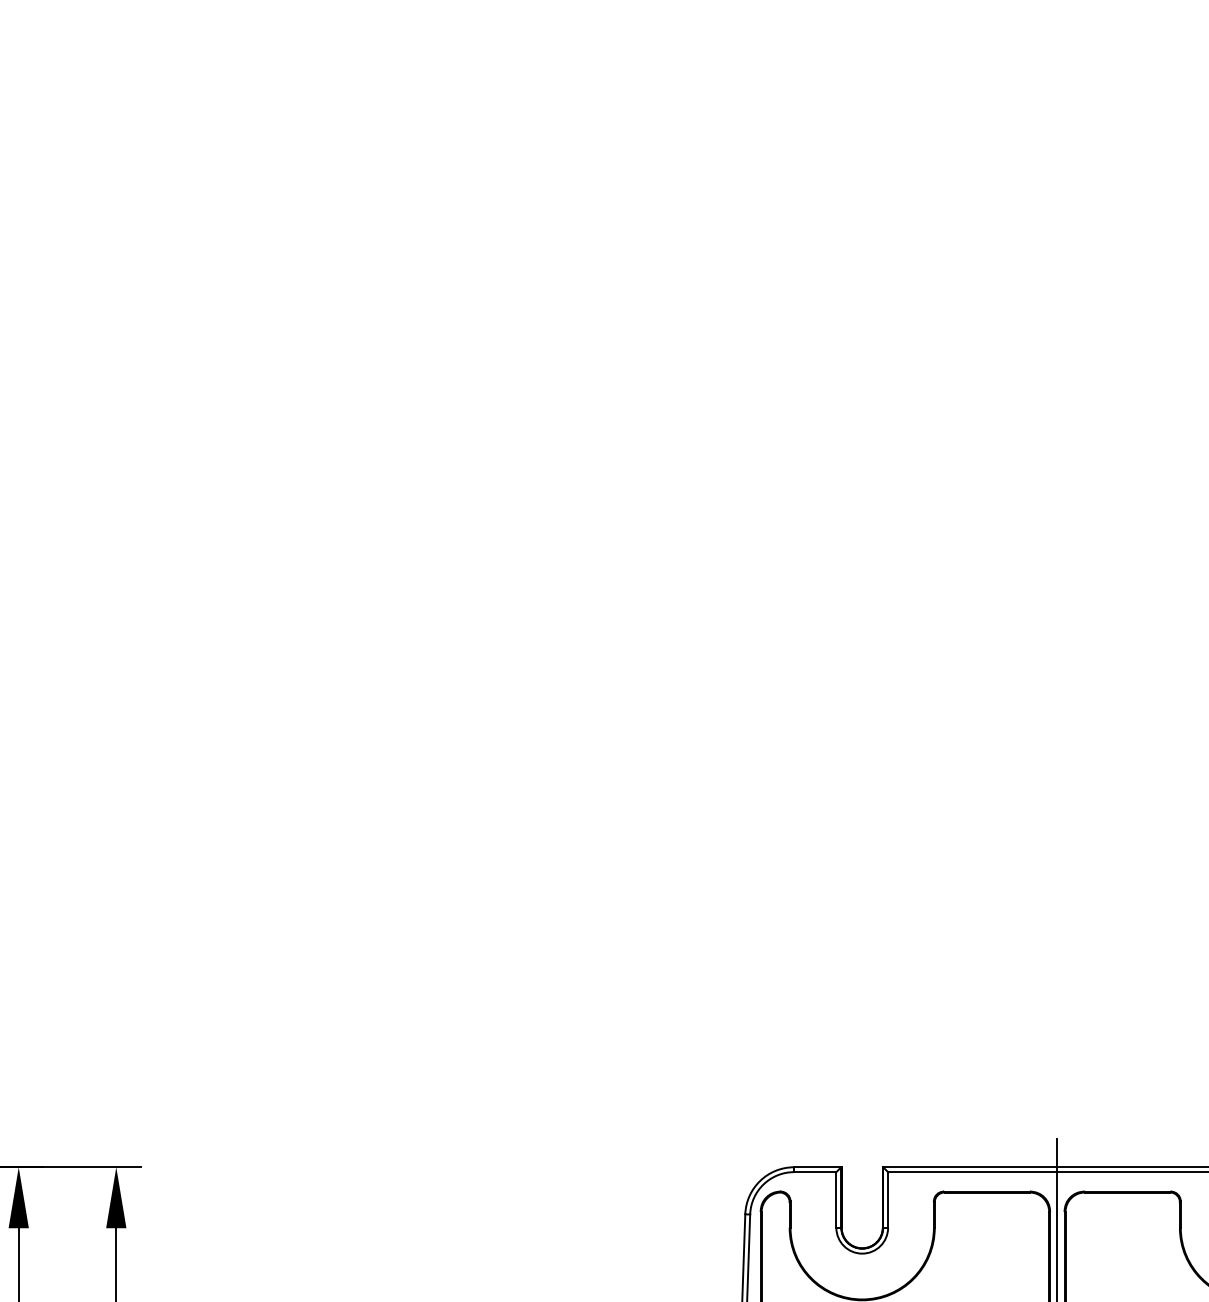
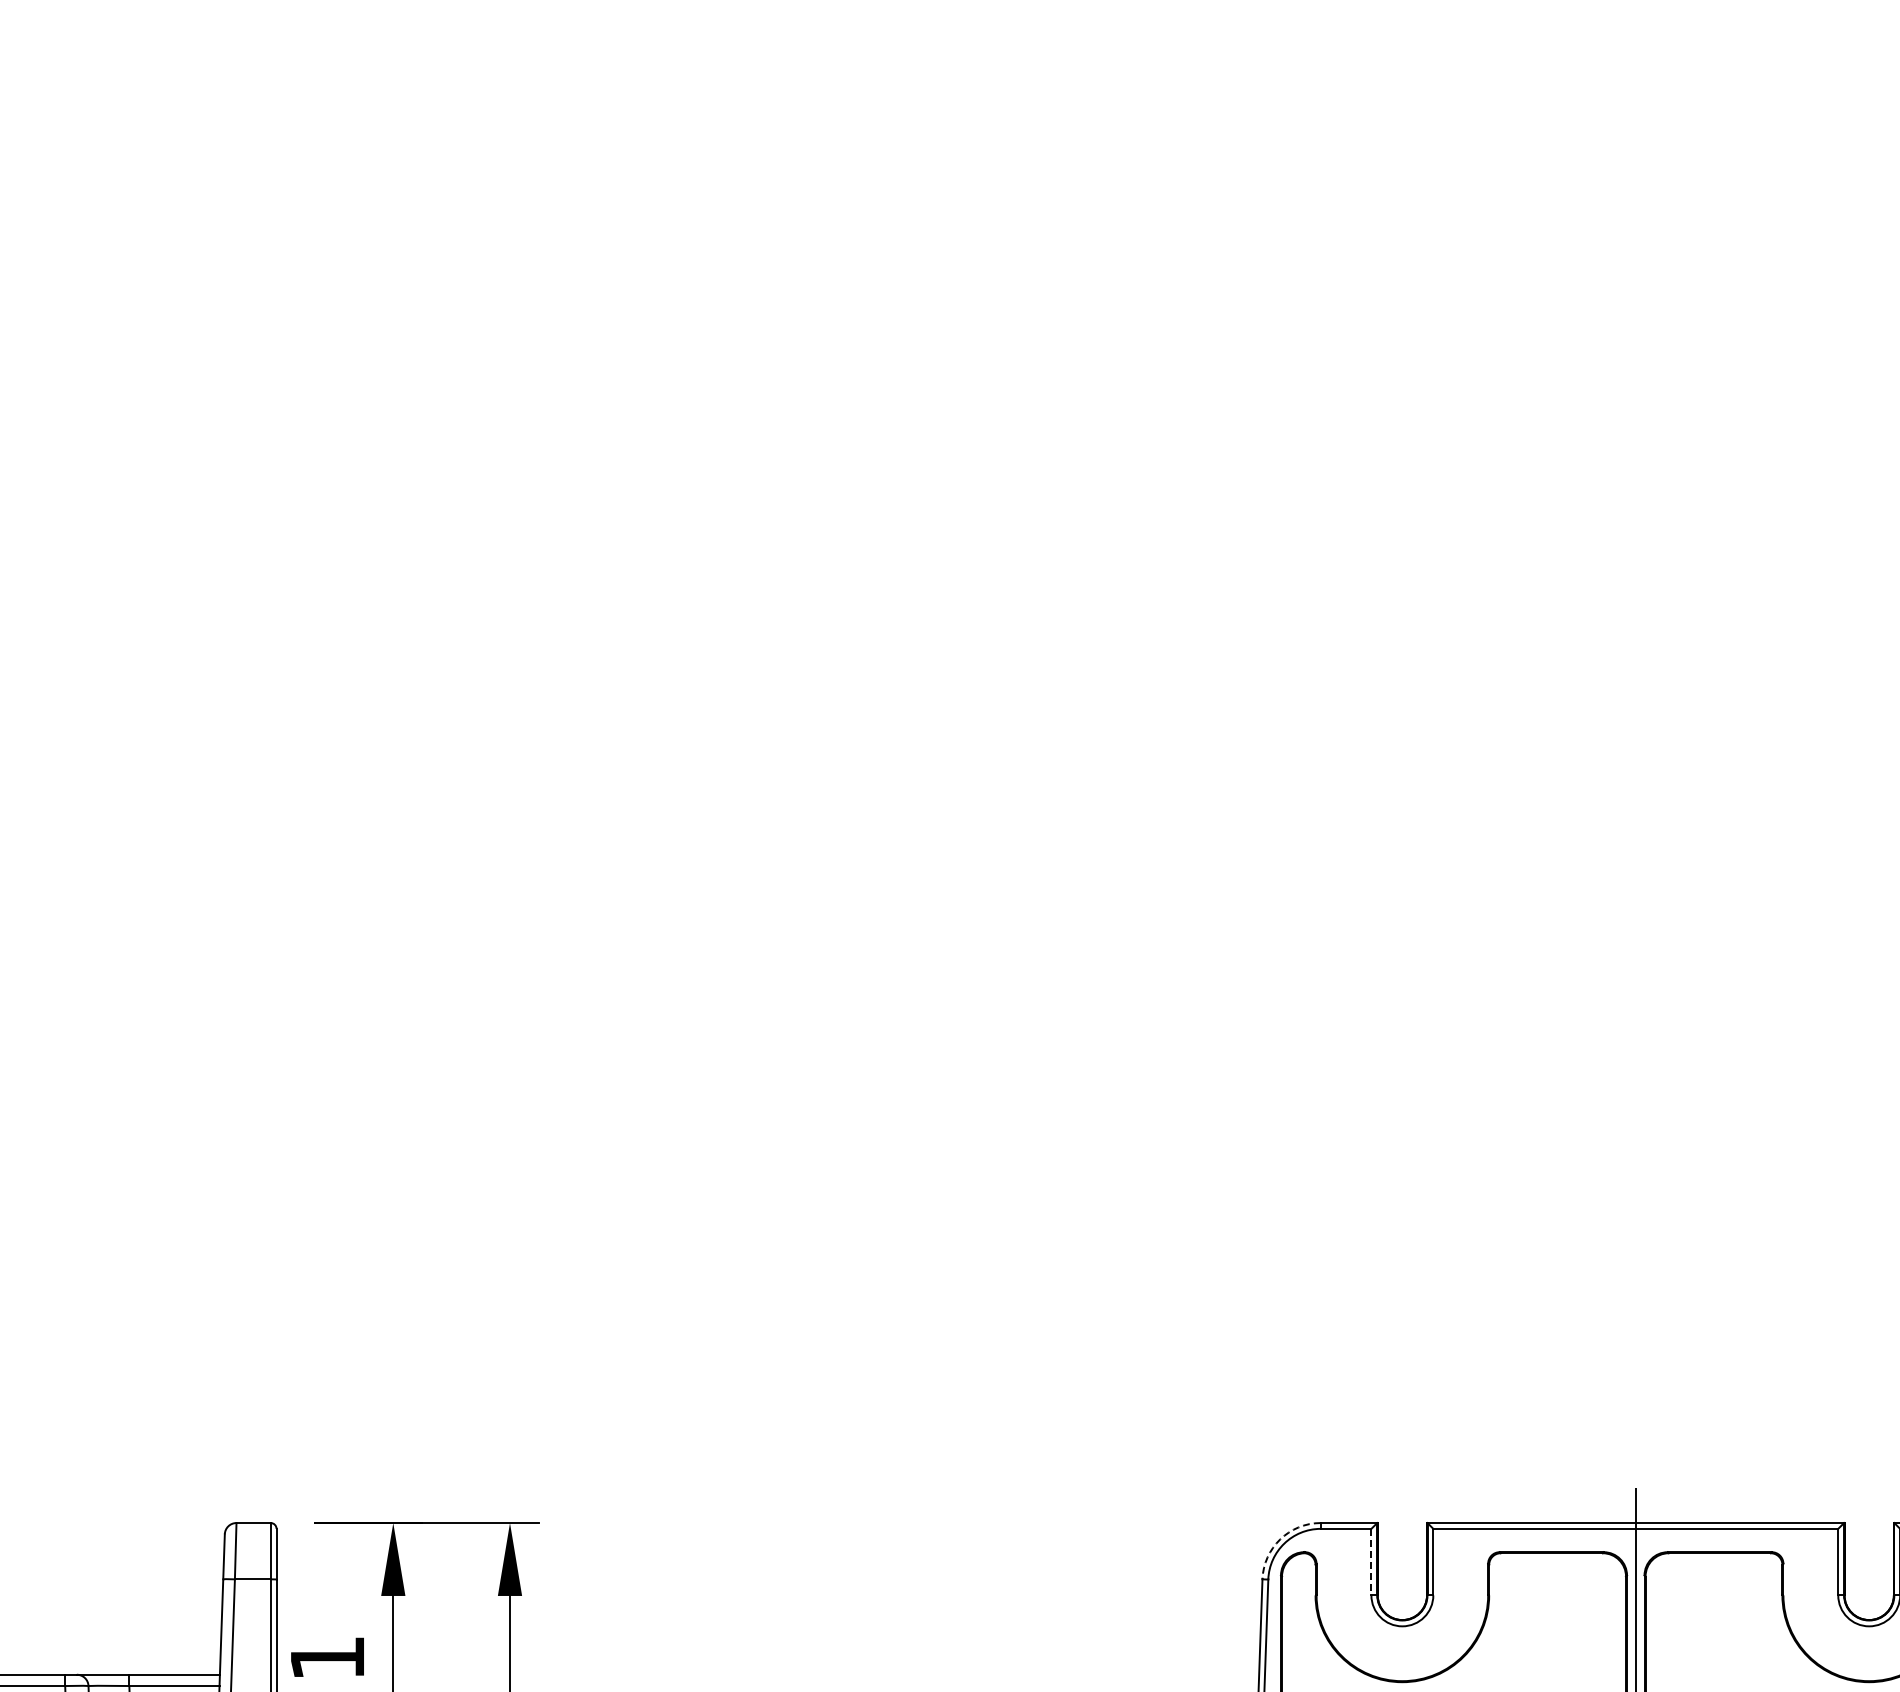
arc: (760, 1181) -> (1280, 1539), solid -> dashed
line: (836, 1200) -> (1371, 1562), solid -> dashed

